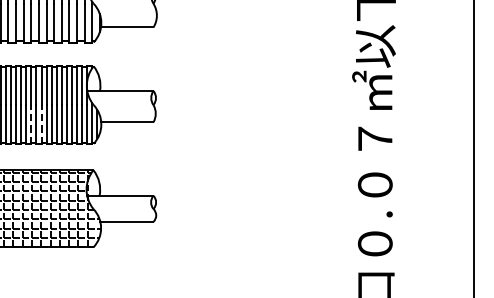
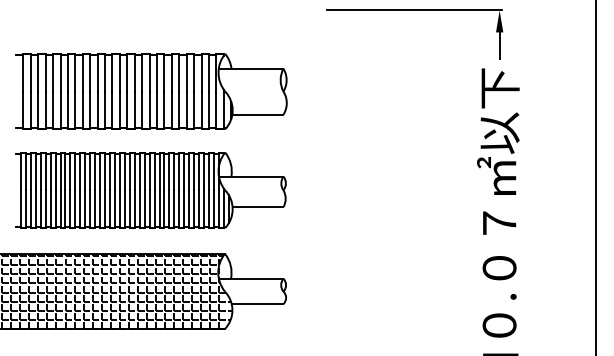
line: (31, 124) -> (164, 209), dashed -> solid
line: (41, 124) -> (174, 209), dashed -> solid

